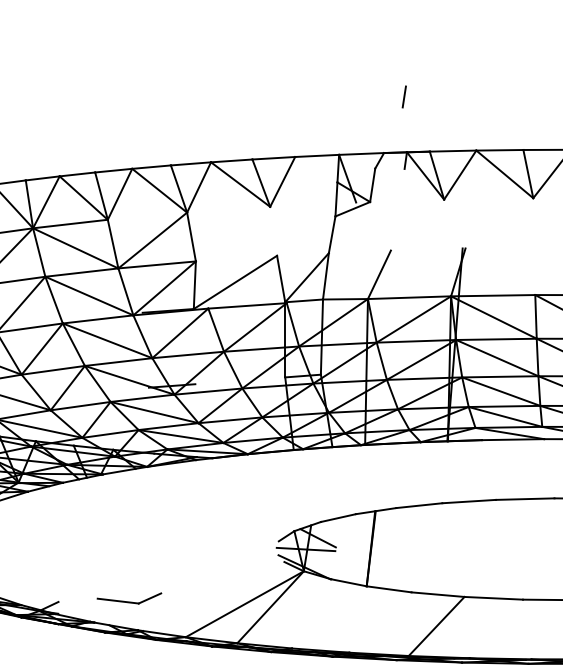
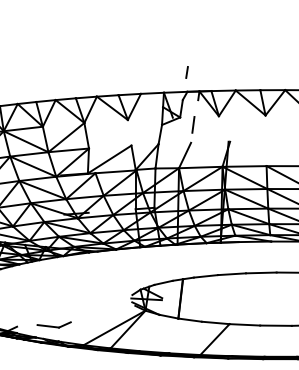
line: (403, 97) -> (186, 72), moved
line: (395, 215) -> (193, 124), added

